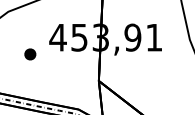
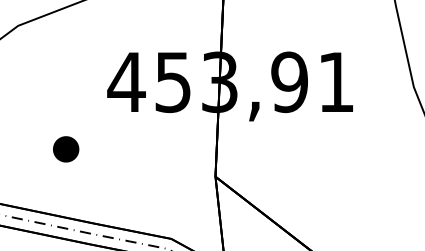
part: (30, 54) -> (66, 149), moved

